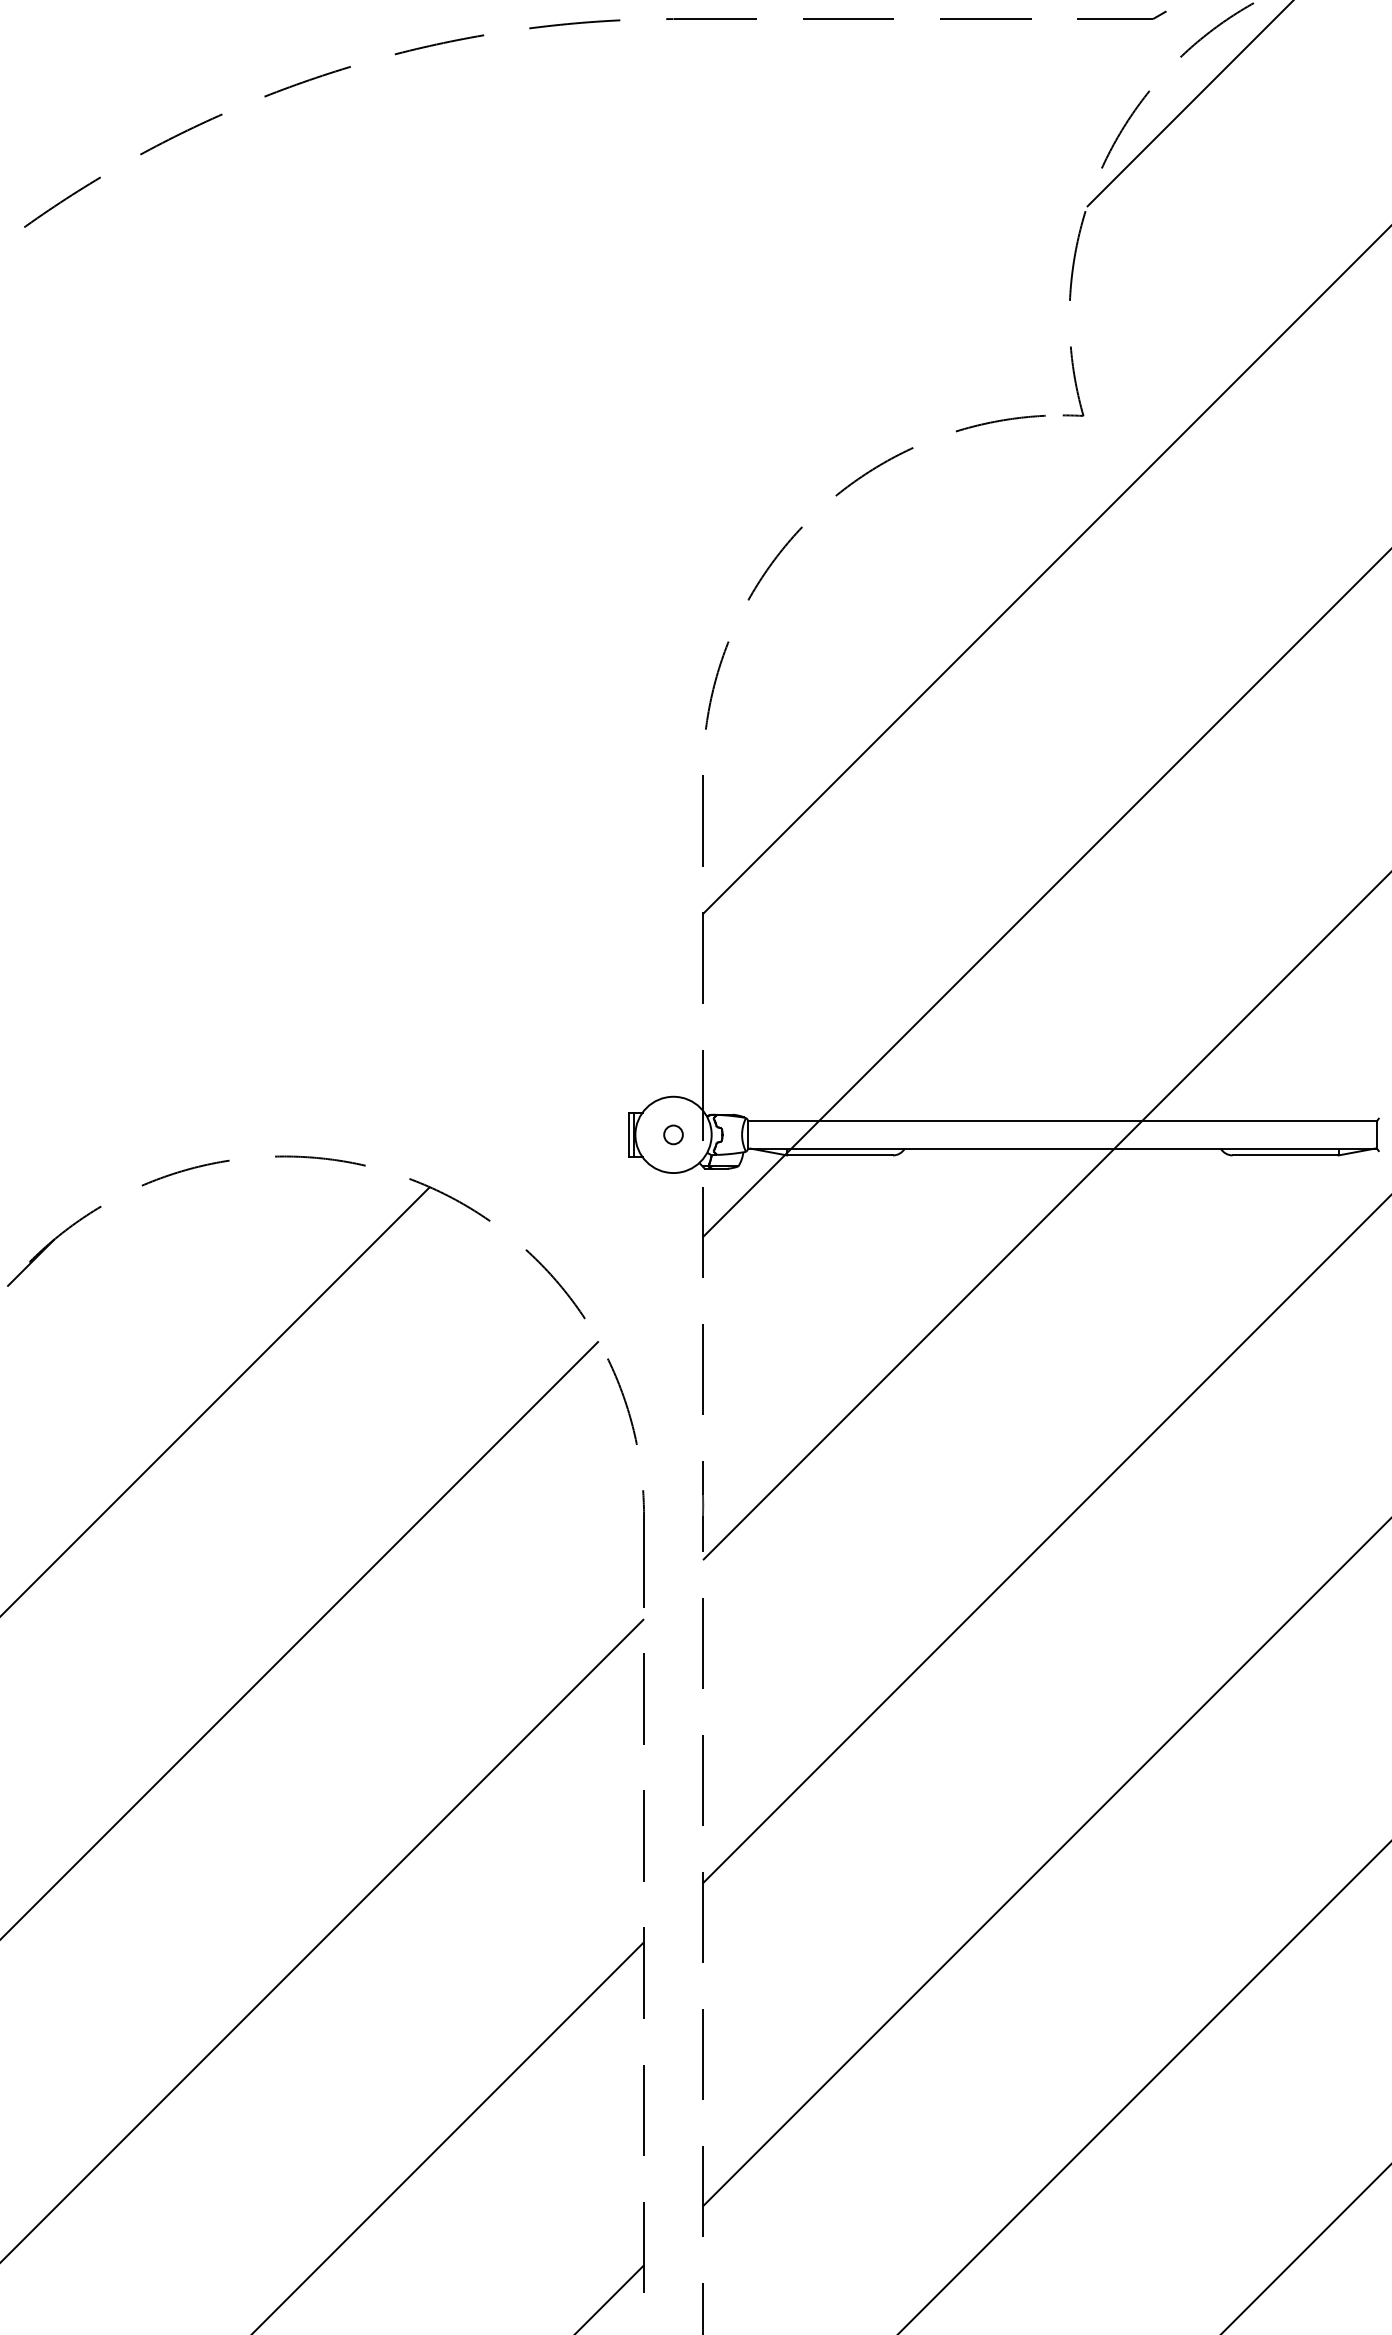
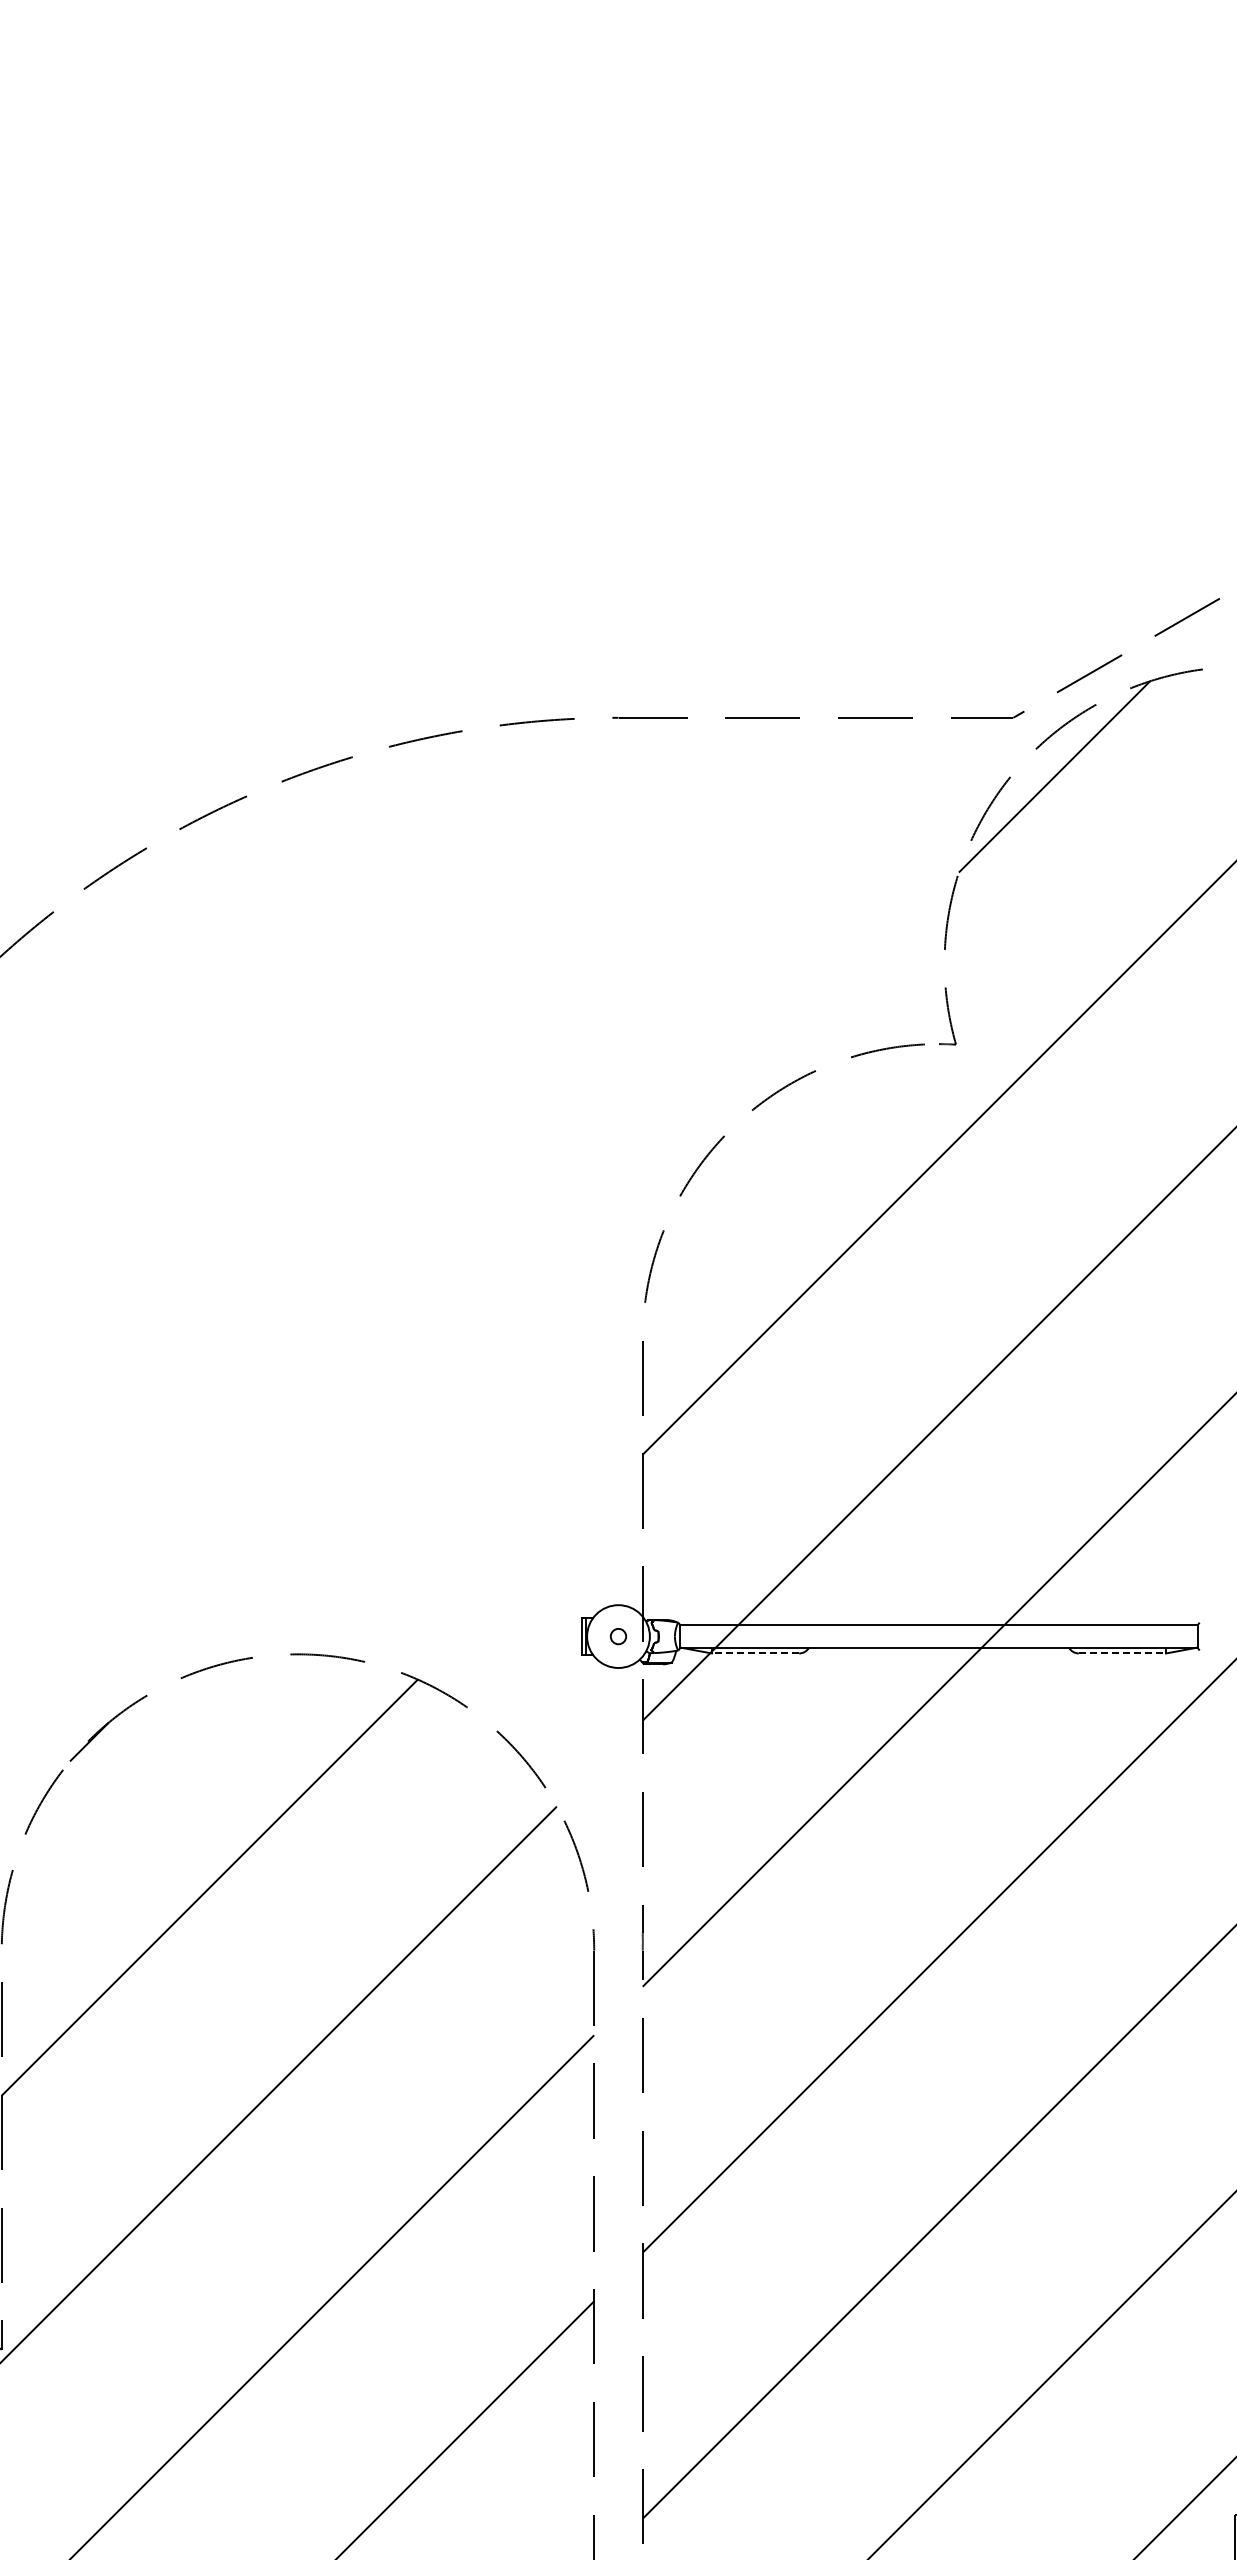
line: (839, 1155) -> (755, 1653), solid -> dashed
line: (1285, 1155) -> (1122, 1653), solid -> dashed

